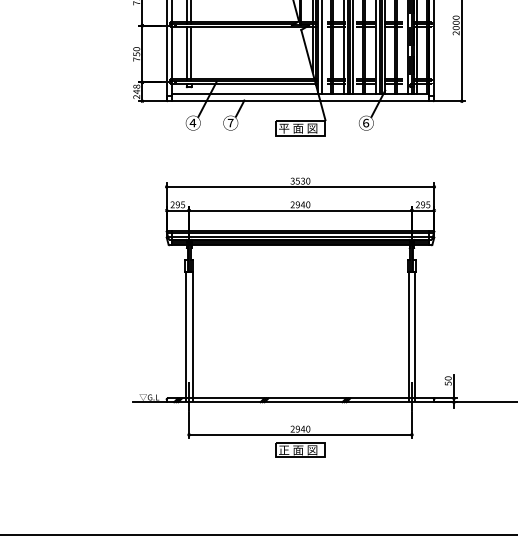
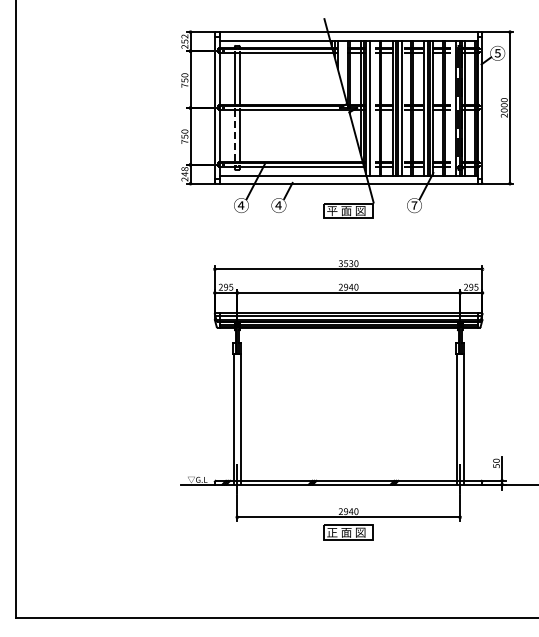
line: (186, 53) -> (234, 135), solid -> dashed
text: (230, 123) -> (278, 205), ⑦ -> ④
text: (366, 123) -> (414, 205), ⑥ -> ⑦

